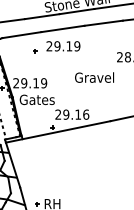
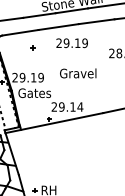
text: (62, 46) -> (71, 43), moved
text: (94, 77) -> (78, 73), moved
text: (86, 114) -> (80, 106), 29.16 -> 29.14

